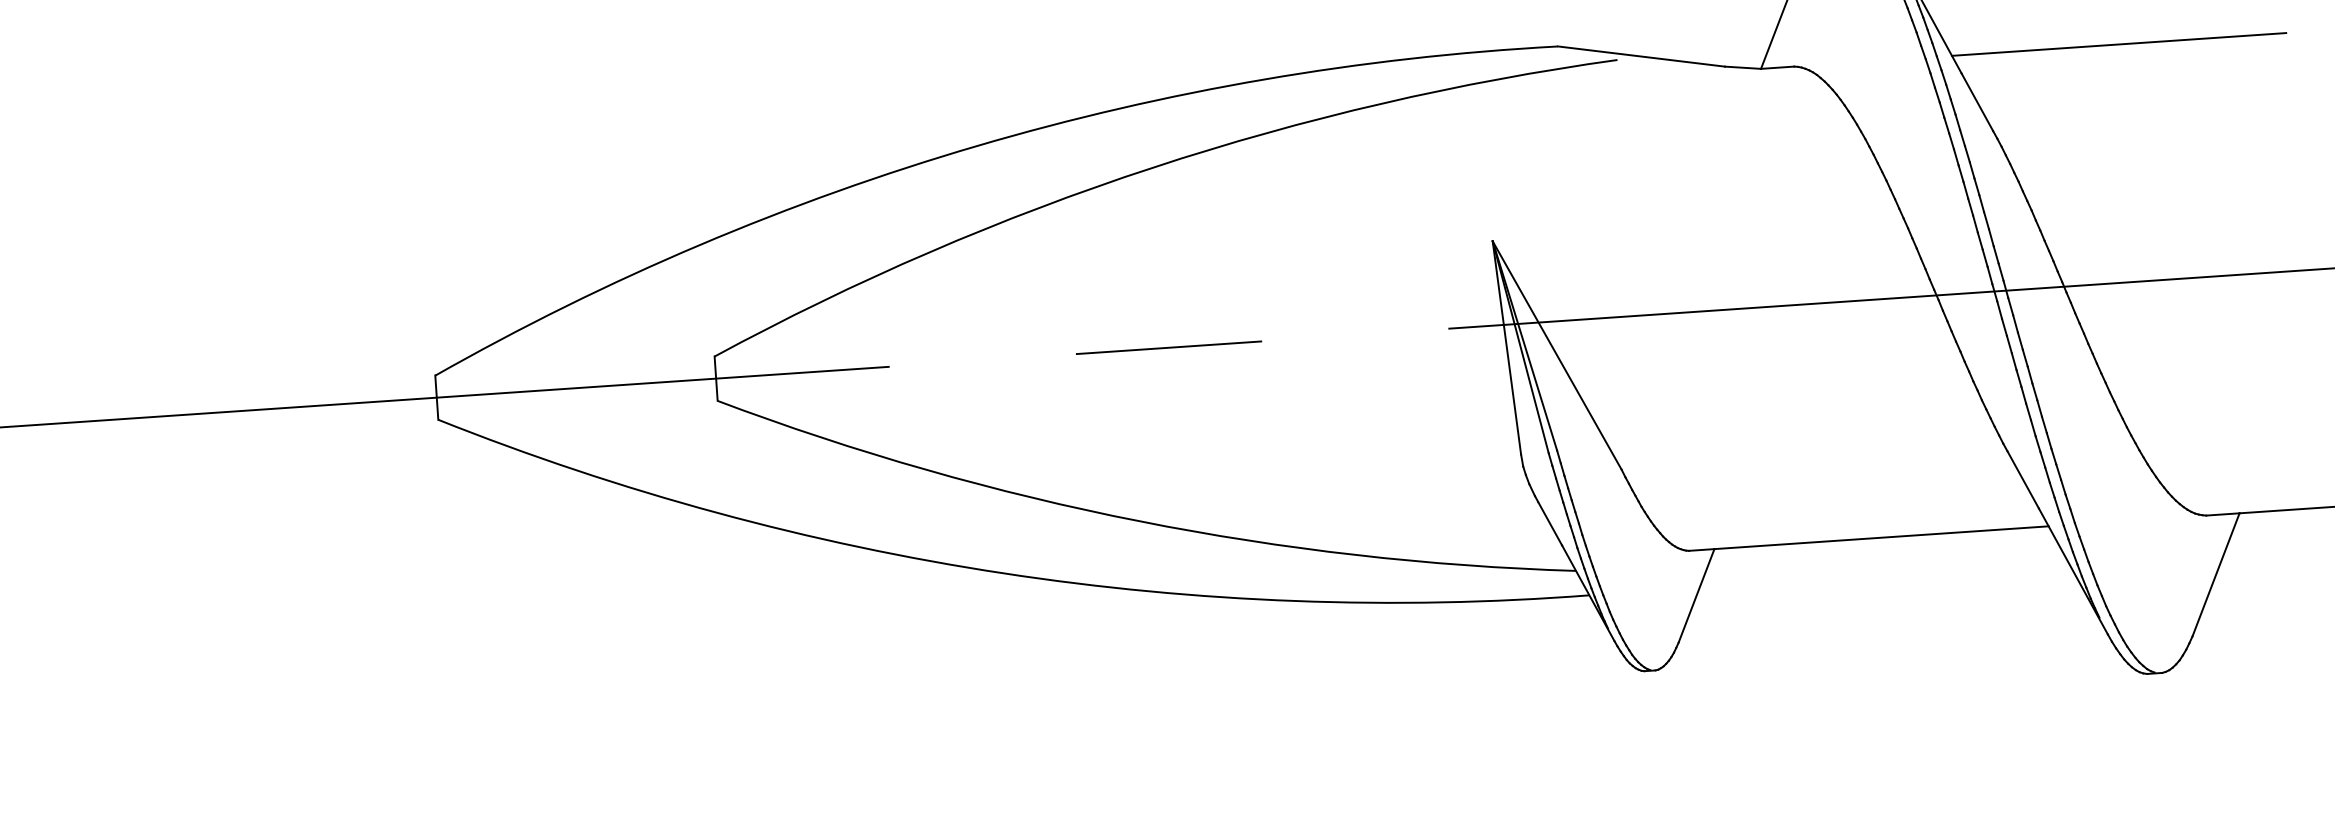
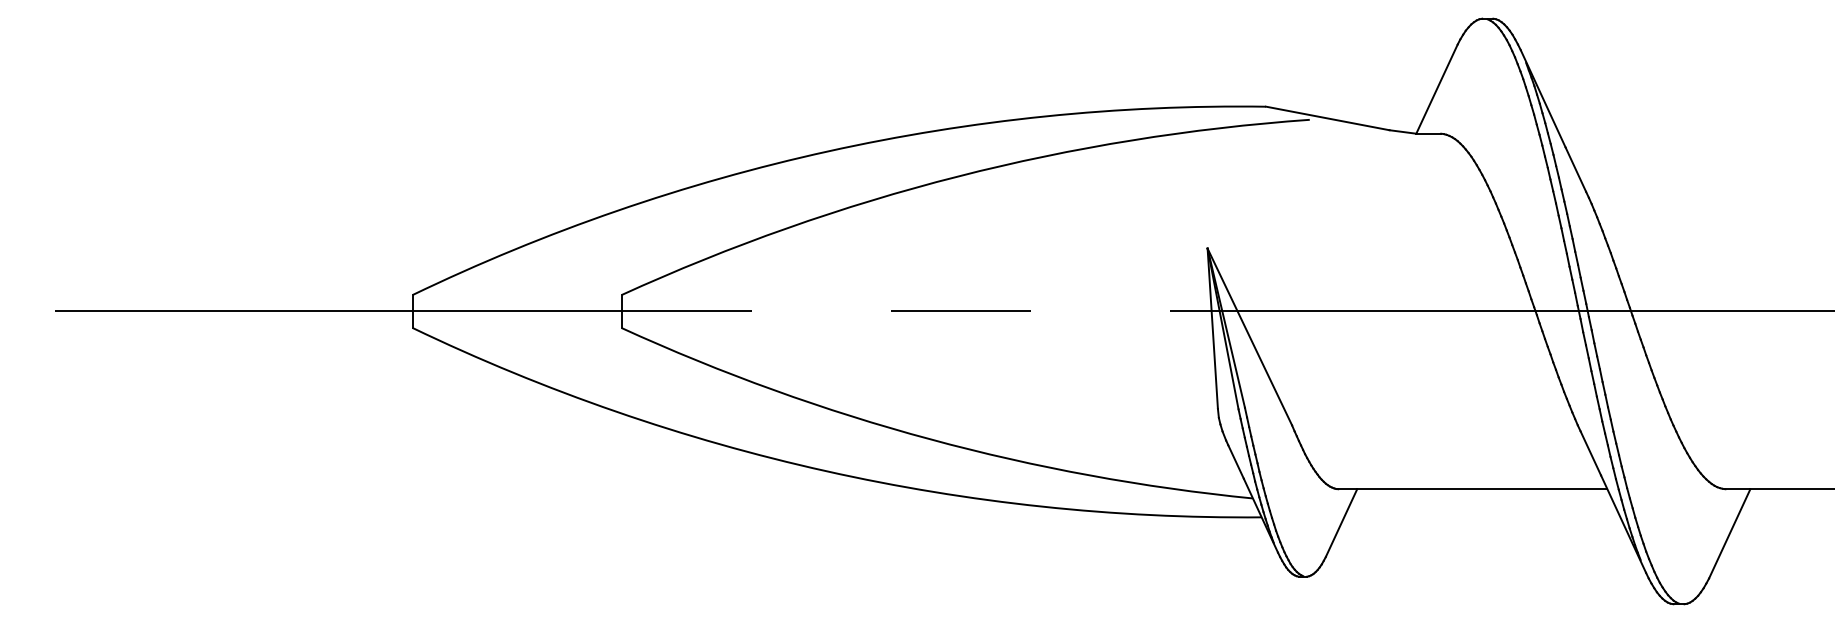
line: (2119, 44) -> (1684, 133), removed

